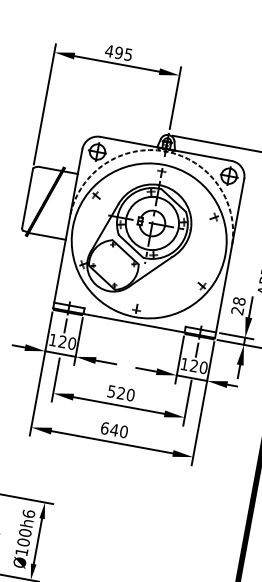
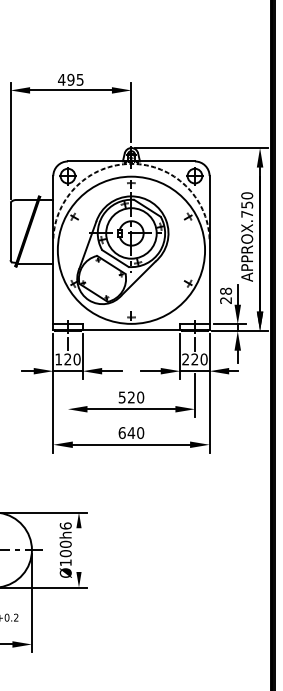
text: (184, 364) -> (185, 359), 120 -> 220
line: (55, 380) -> (67, 396), removed
line: (37, 541) -> (78, 550), removed

